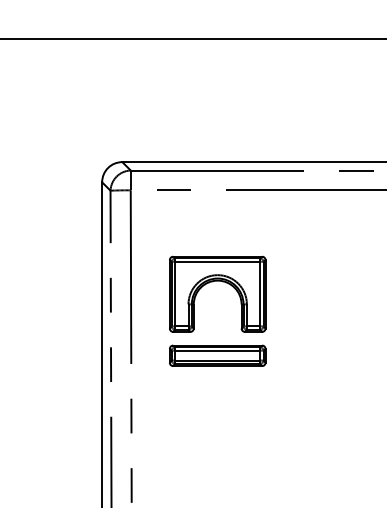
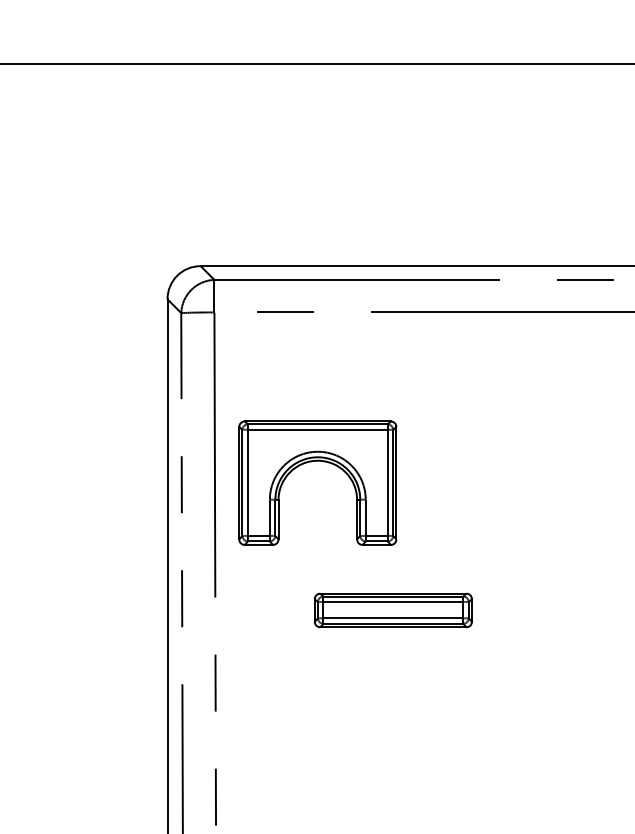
part: (217, 281) -> (317, 462), moved
part: (217, 355) -> (393, 609), moved

